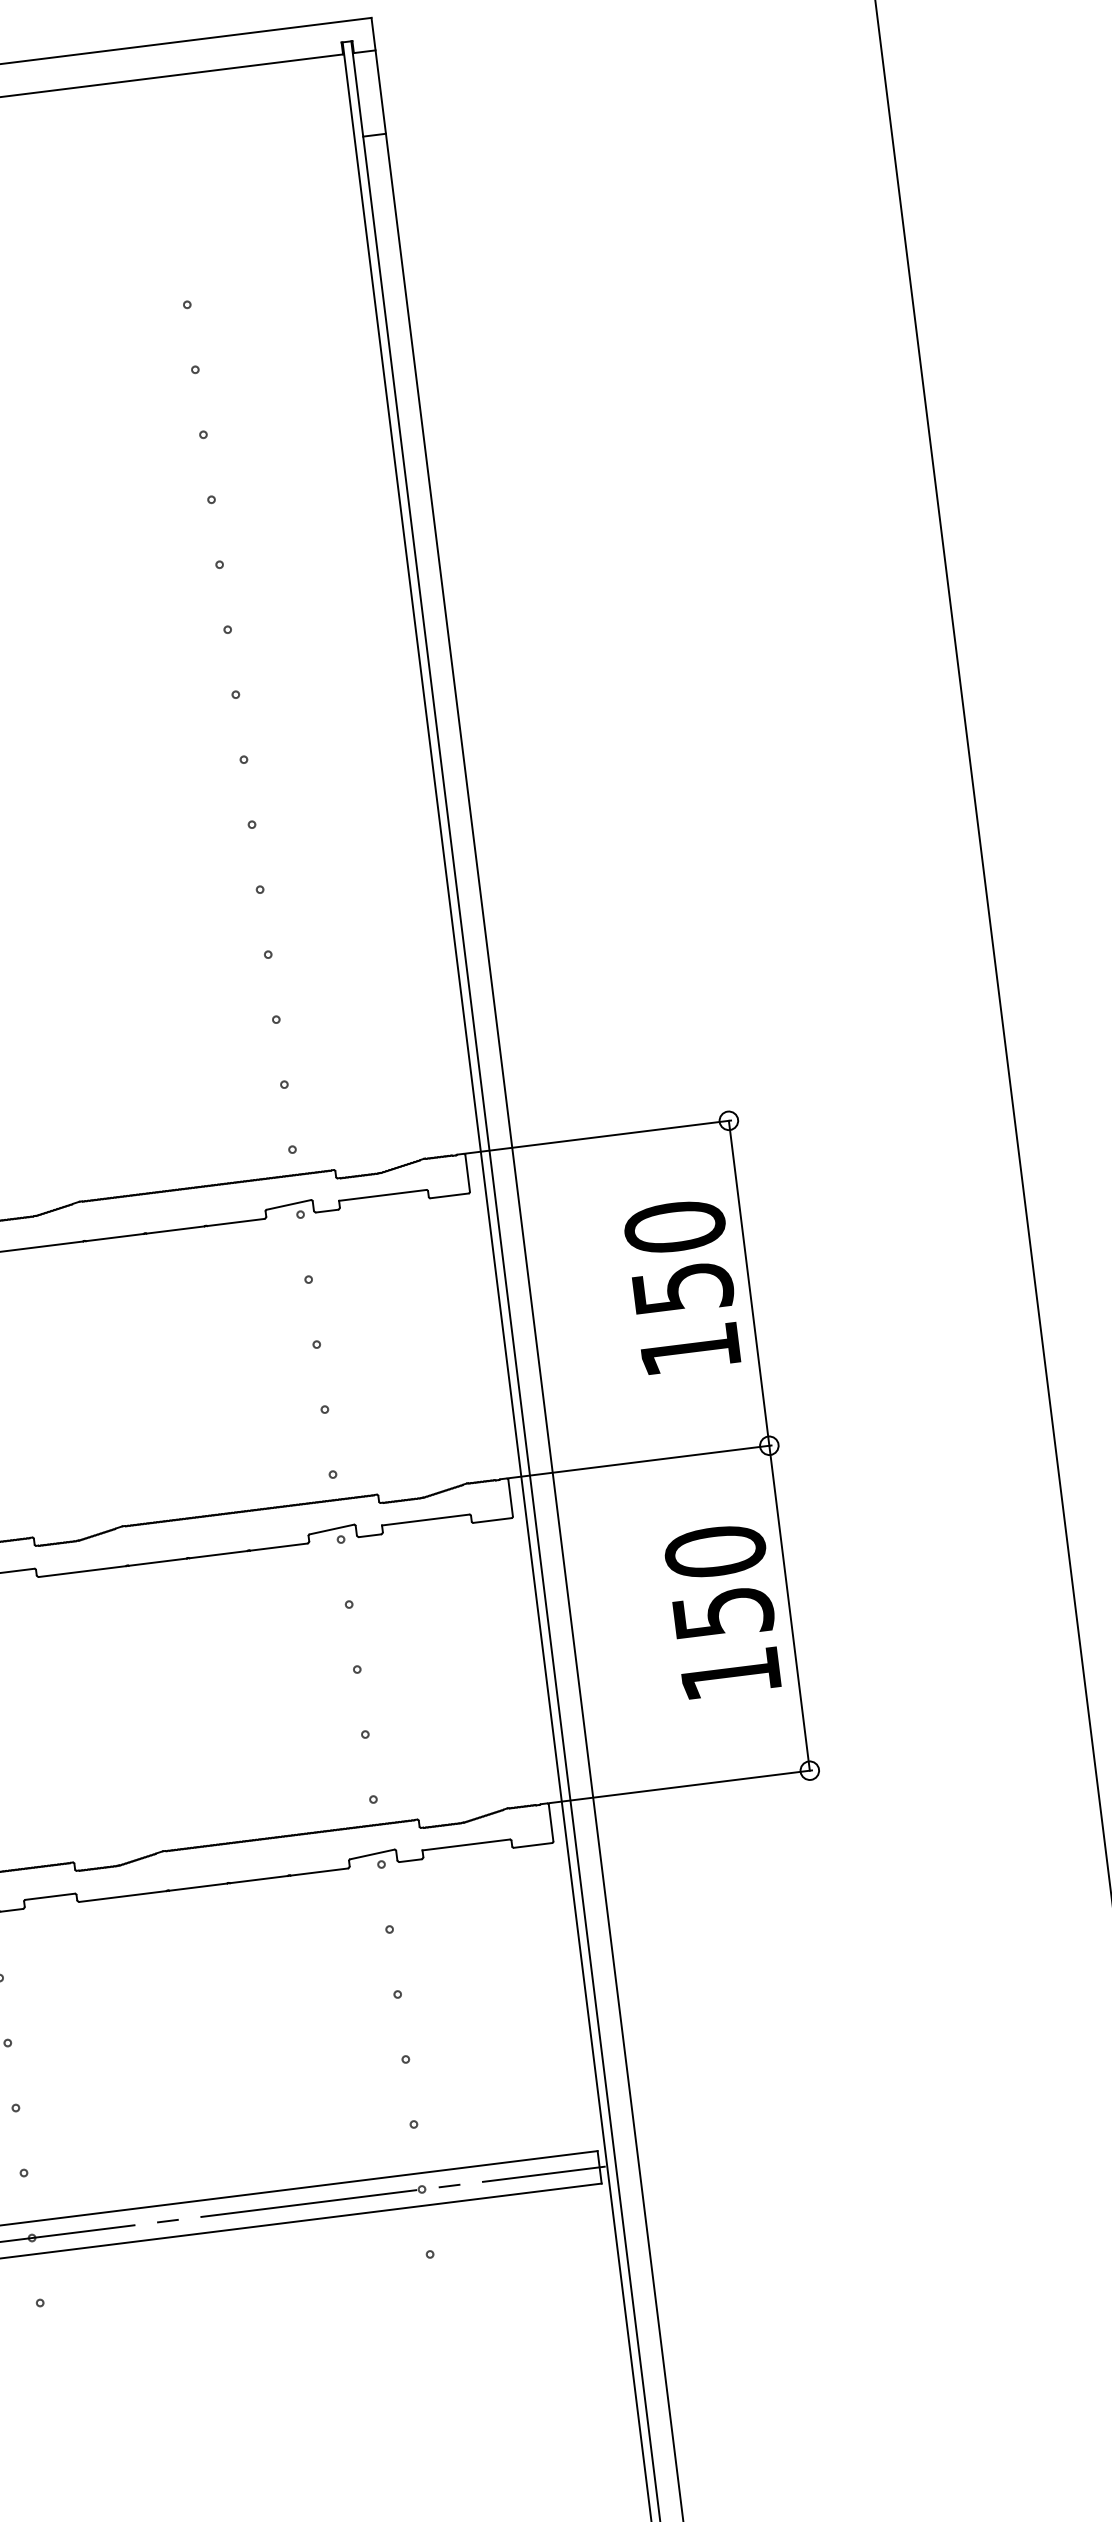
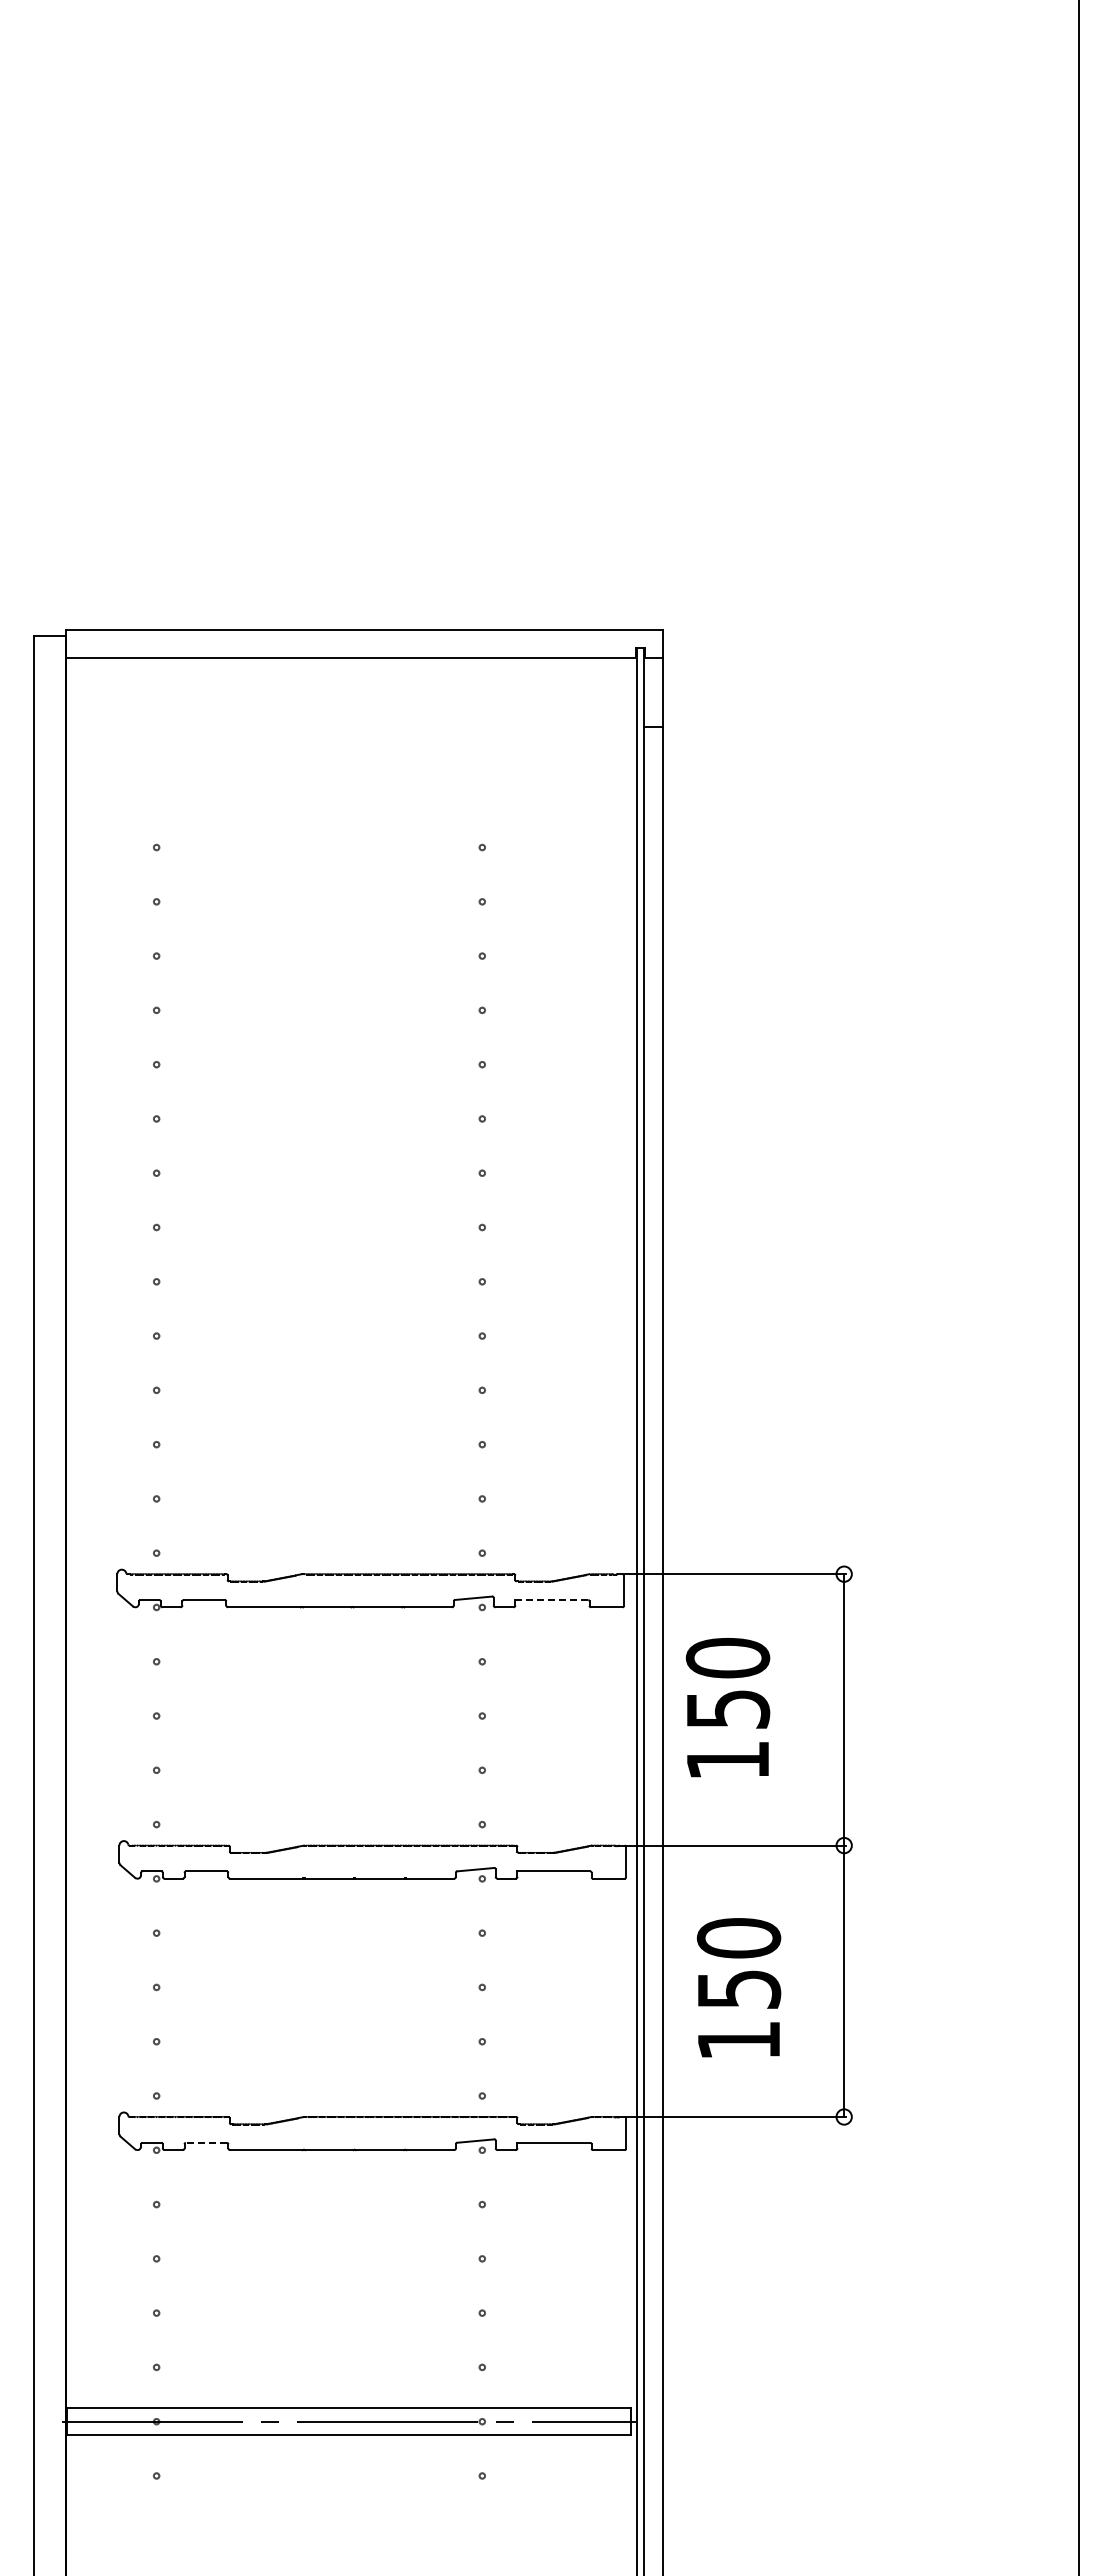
line: (382, 1195) -> (551, 1600), solid -> dashed
text: (681, 1286) -> (727, 1707), moved
text: (722, 1610) -> (738, 1987), moved
line: (50, 1896) -> (206, 2142), solid -> dashed

